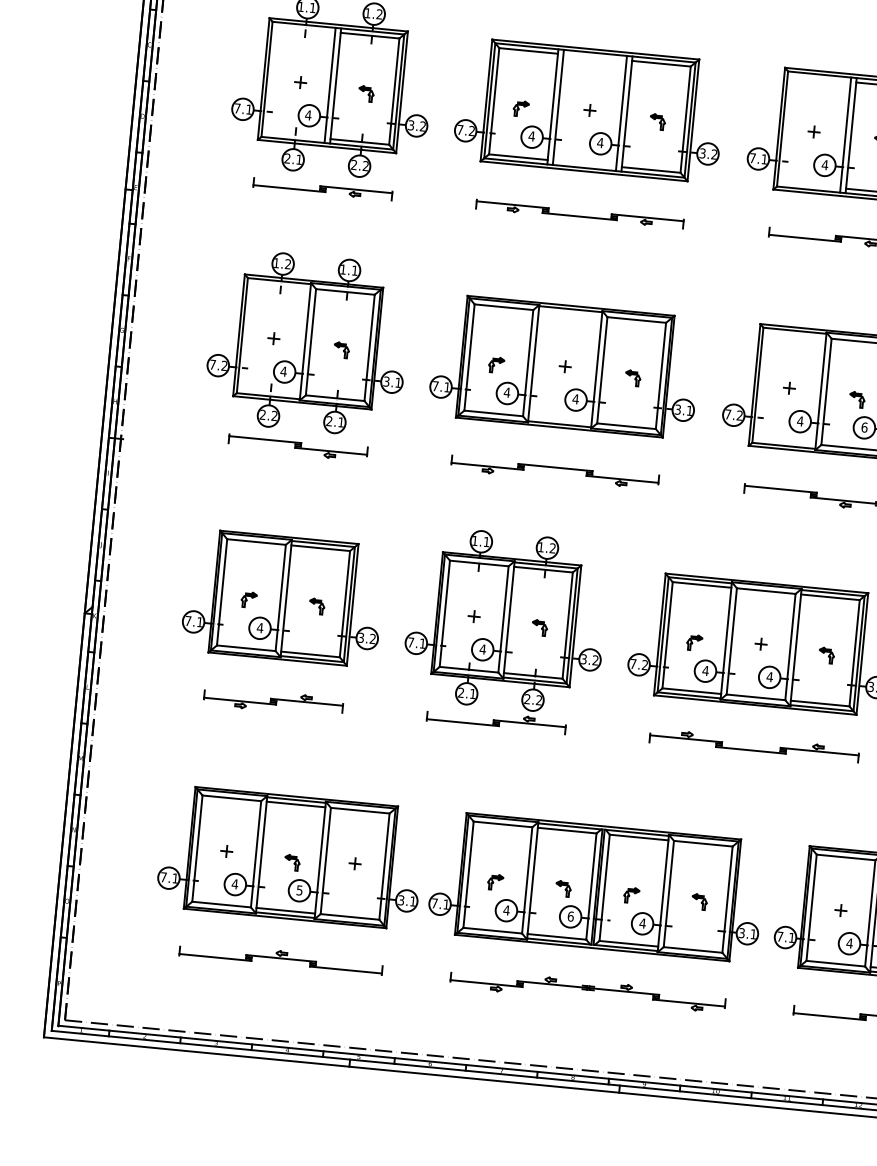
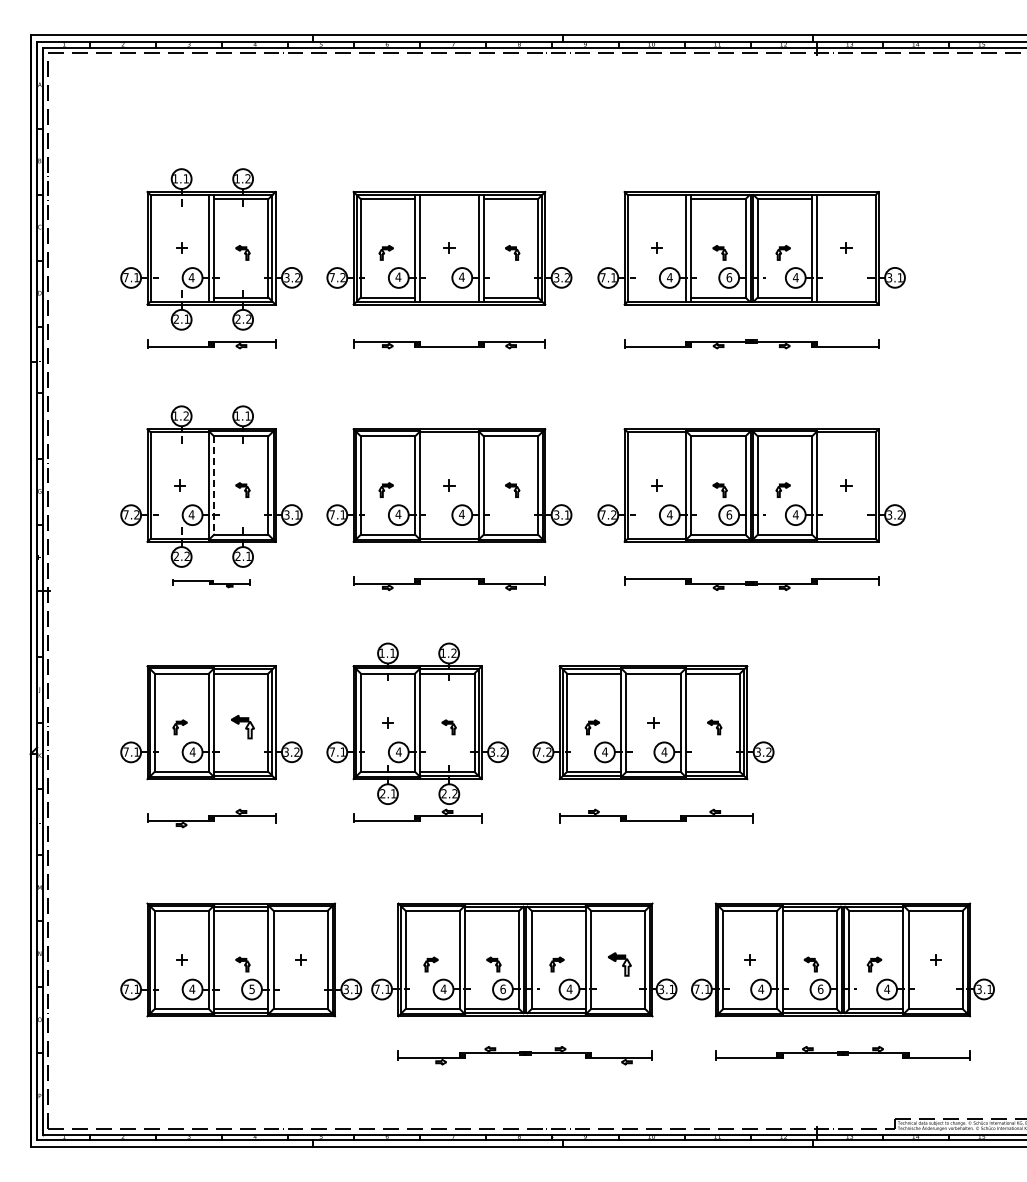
line: (311, 343) -> (214, 486), solid -> dashed
part: (297, 447) -> (211, 583), size x0.6
part: (316, 606) -> (242, 727), size x1.6
part: (699, 901) -> (619, 964), size x1.6
part: (281, 957) -> (241, 1052), removed

